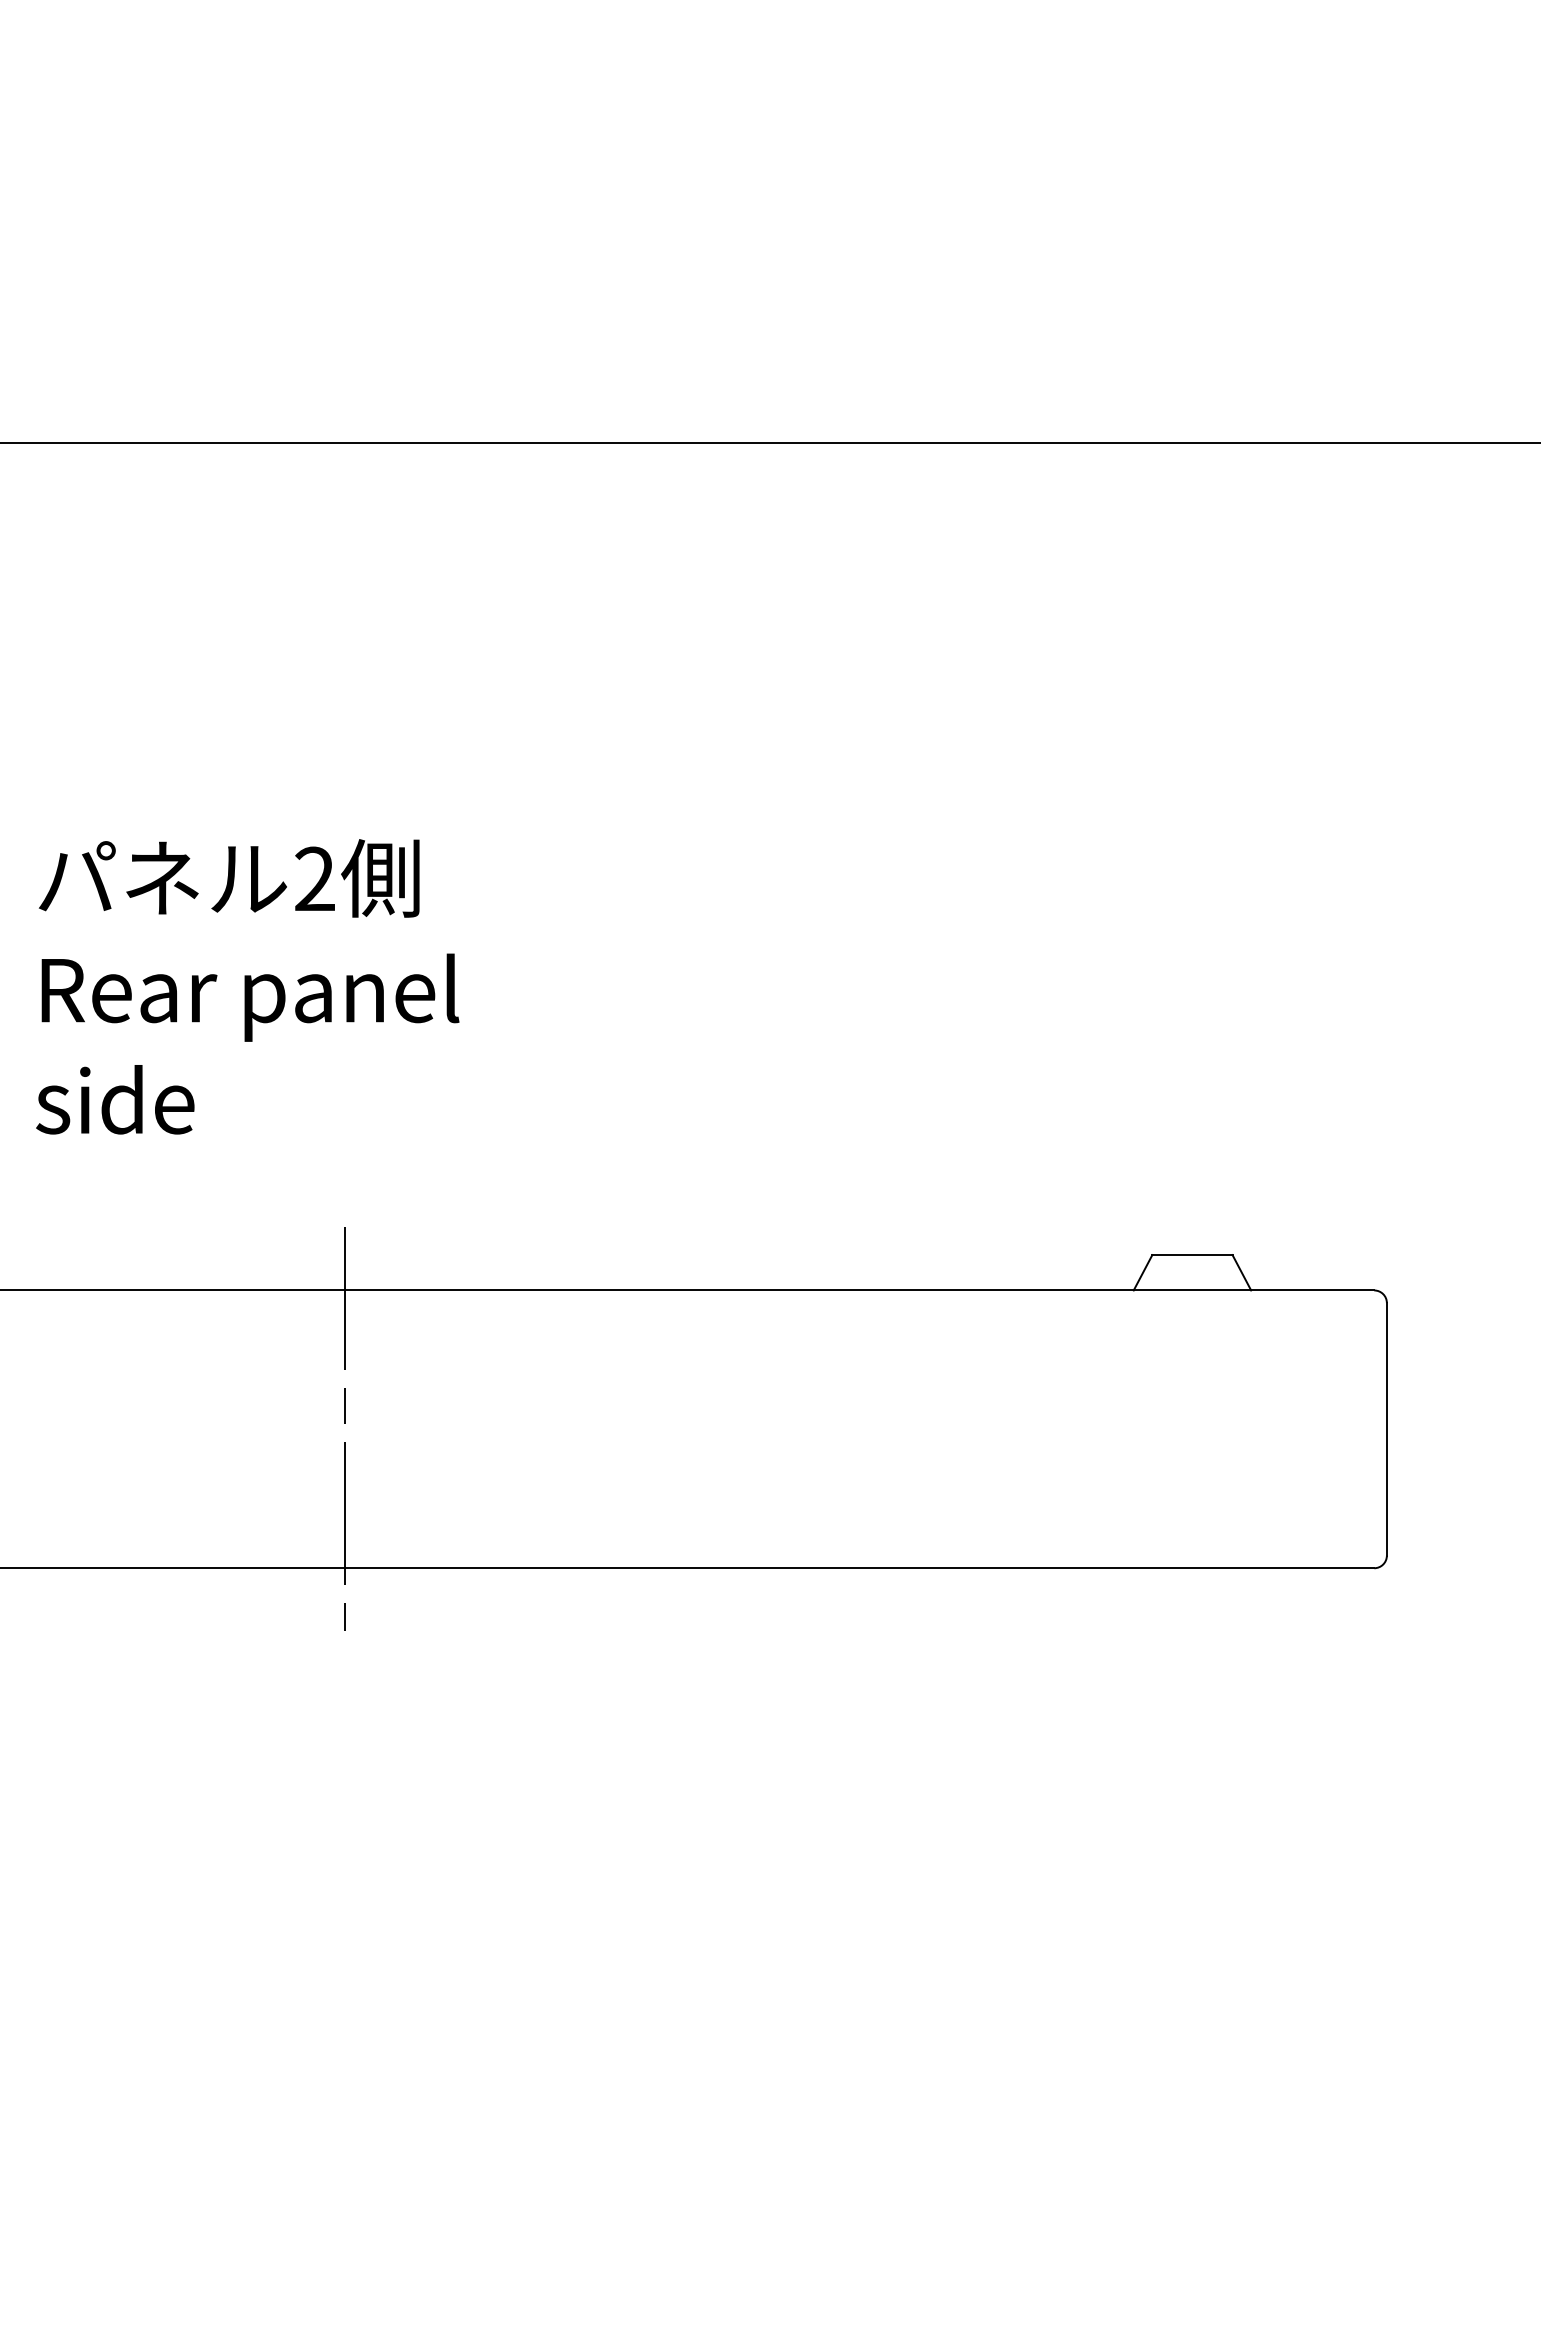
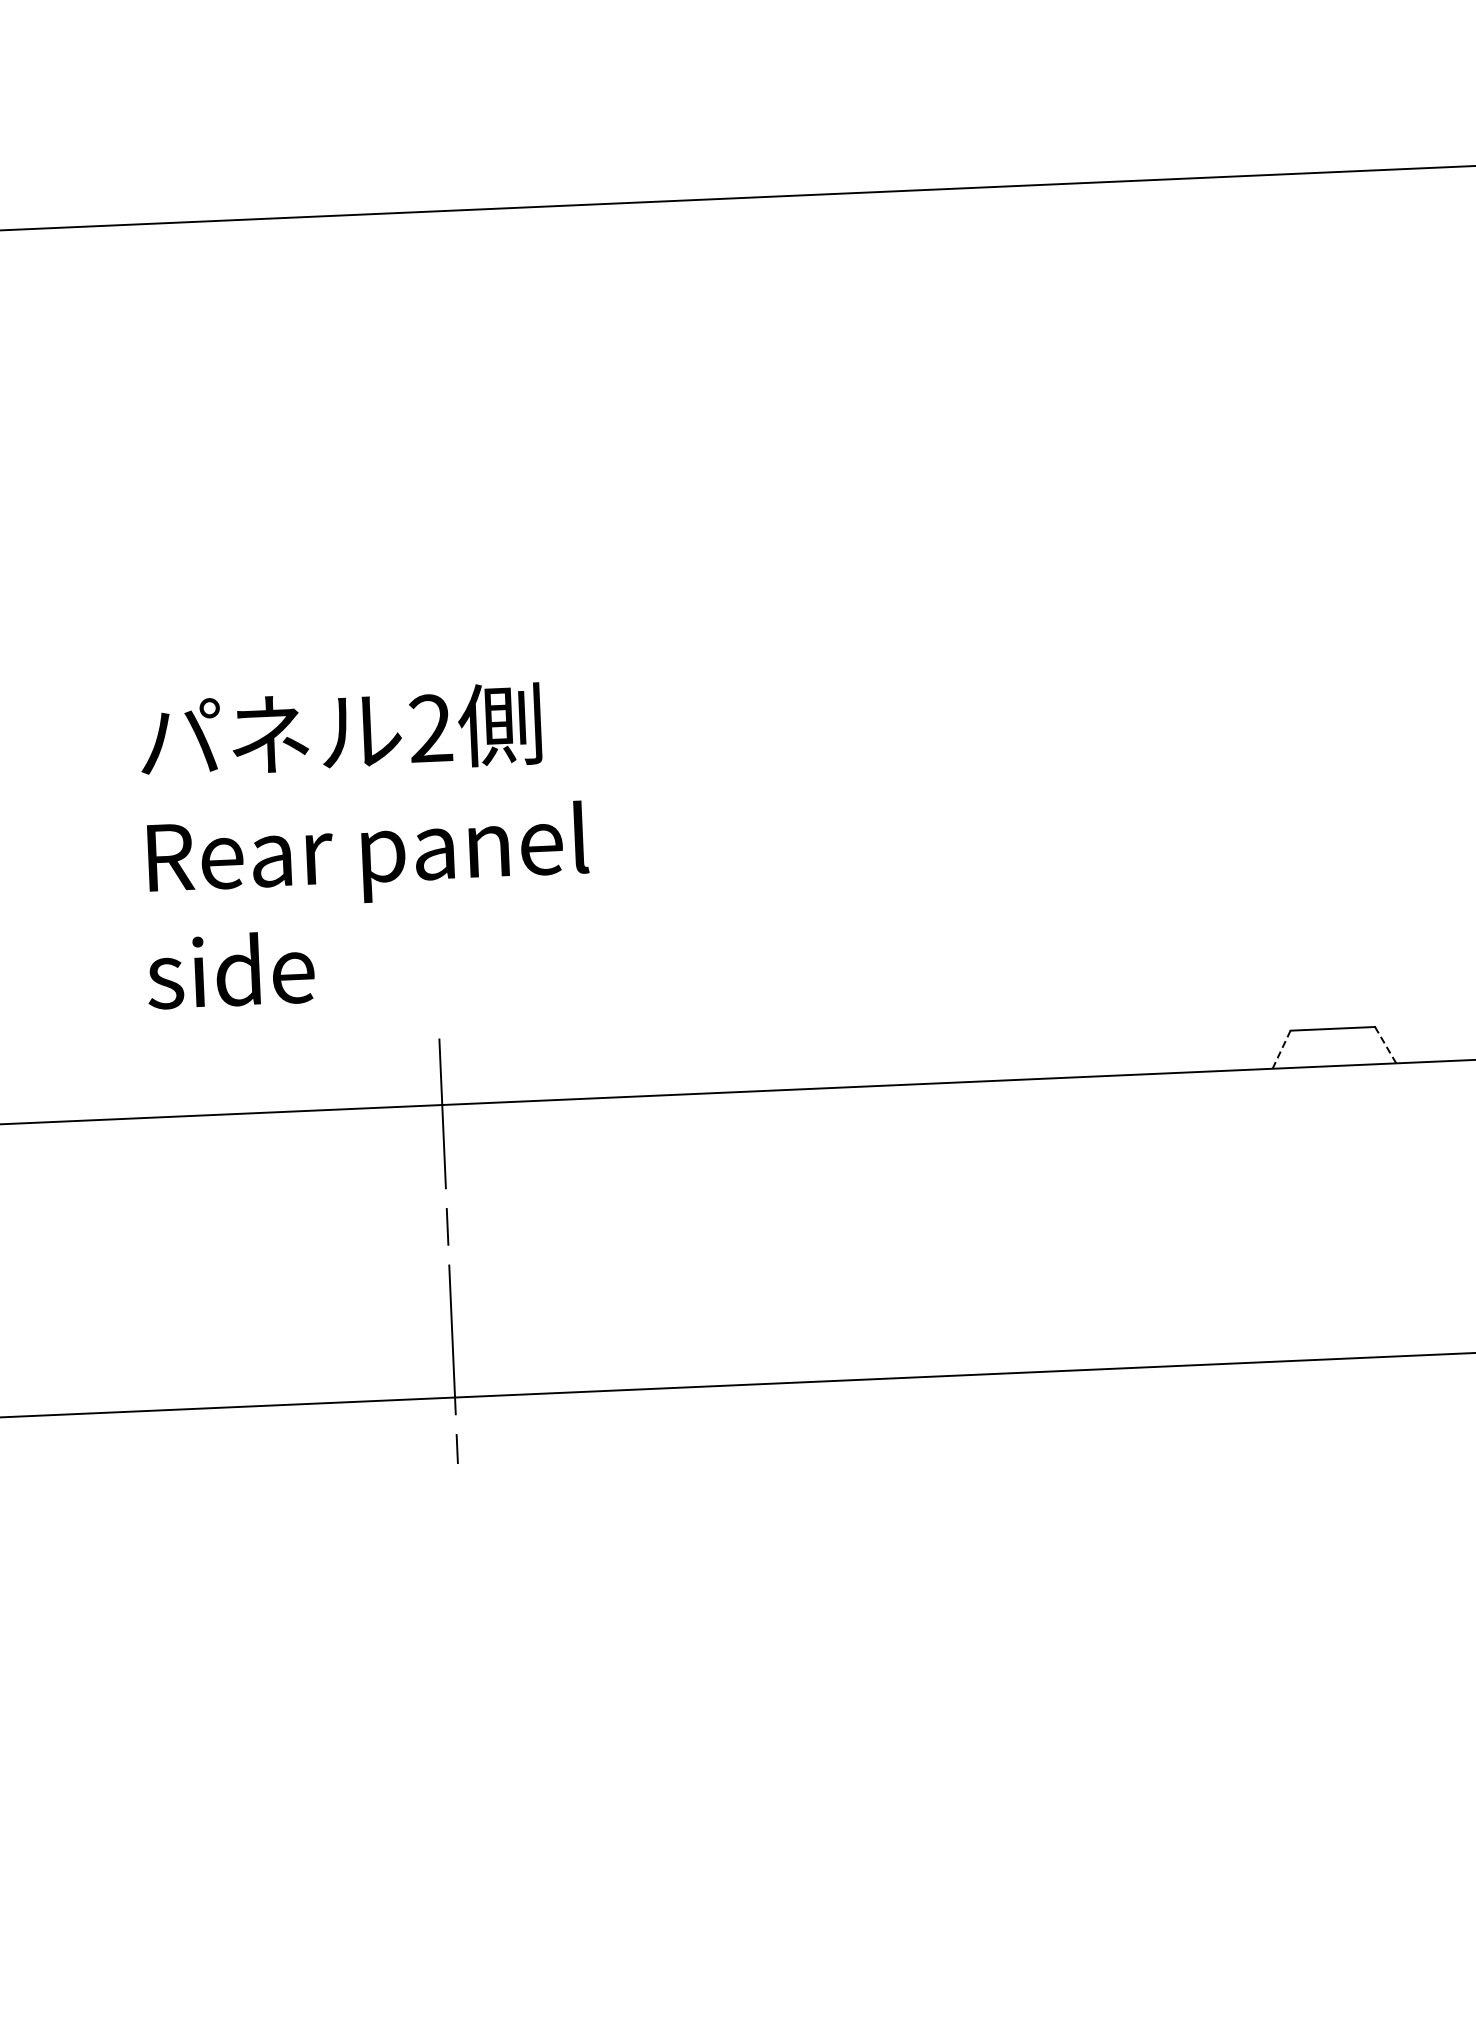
text: (247, 986) -> (364, 844), moved
line: (1143, 1272) -> (1282, 1049), solid -> dashed
line: (1241, 1272) -> (1385, 1044), solid -> dashed

